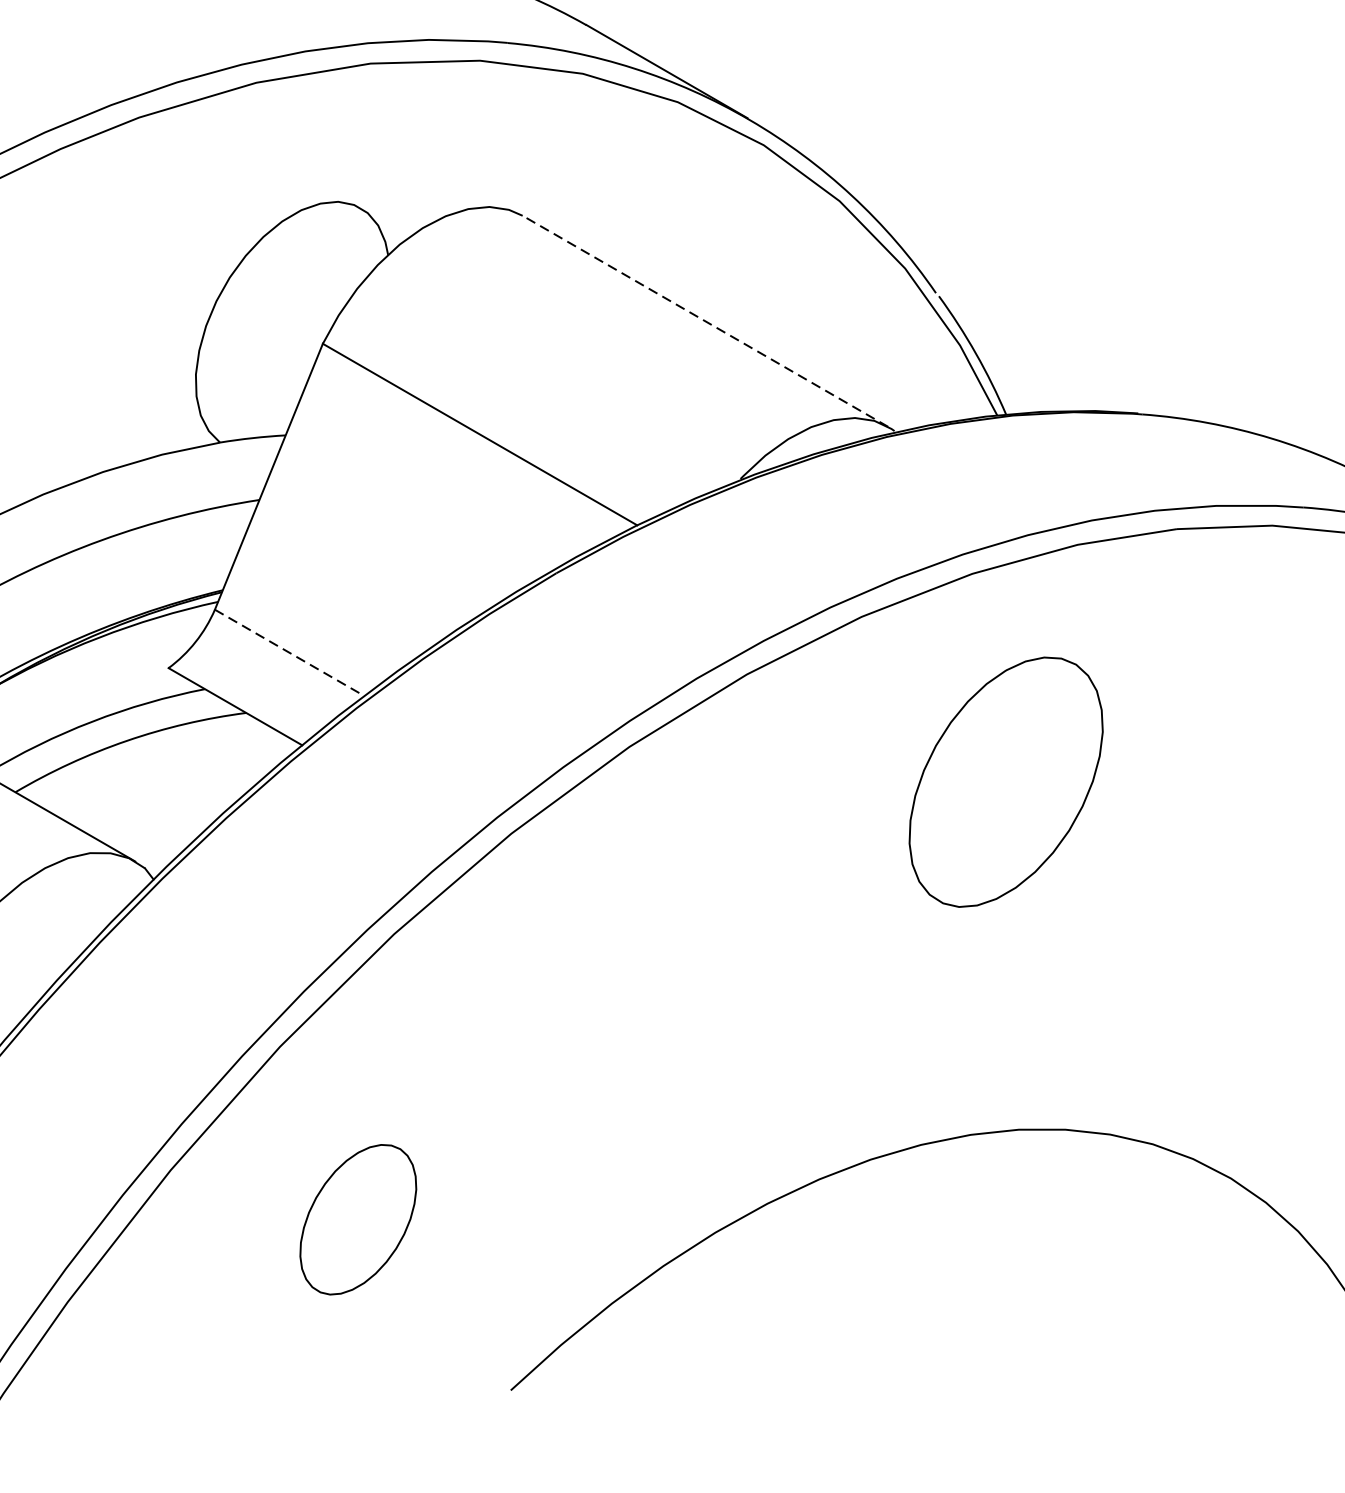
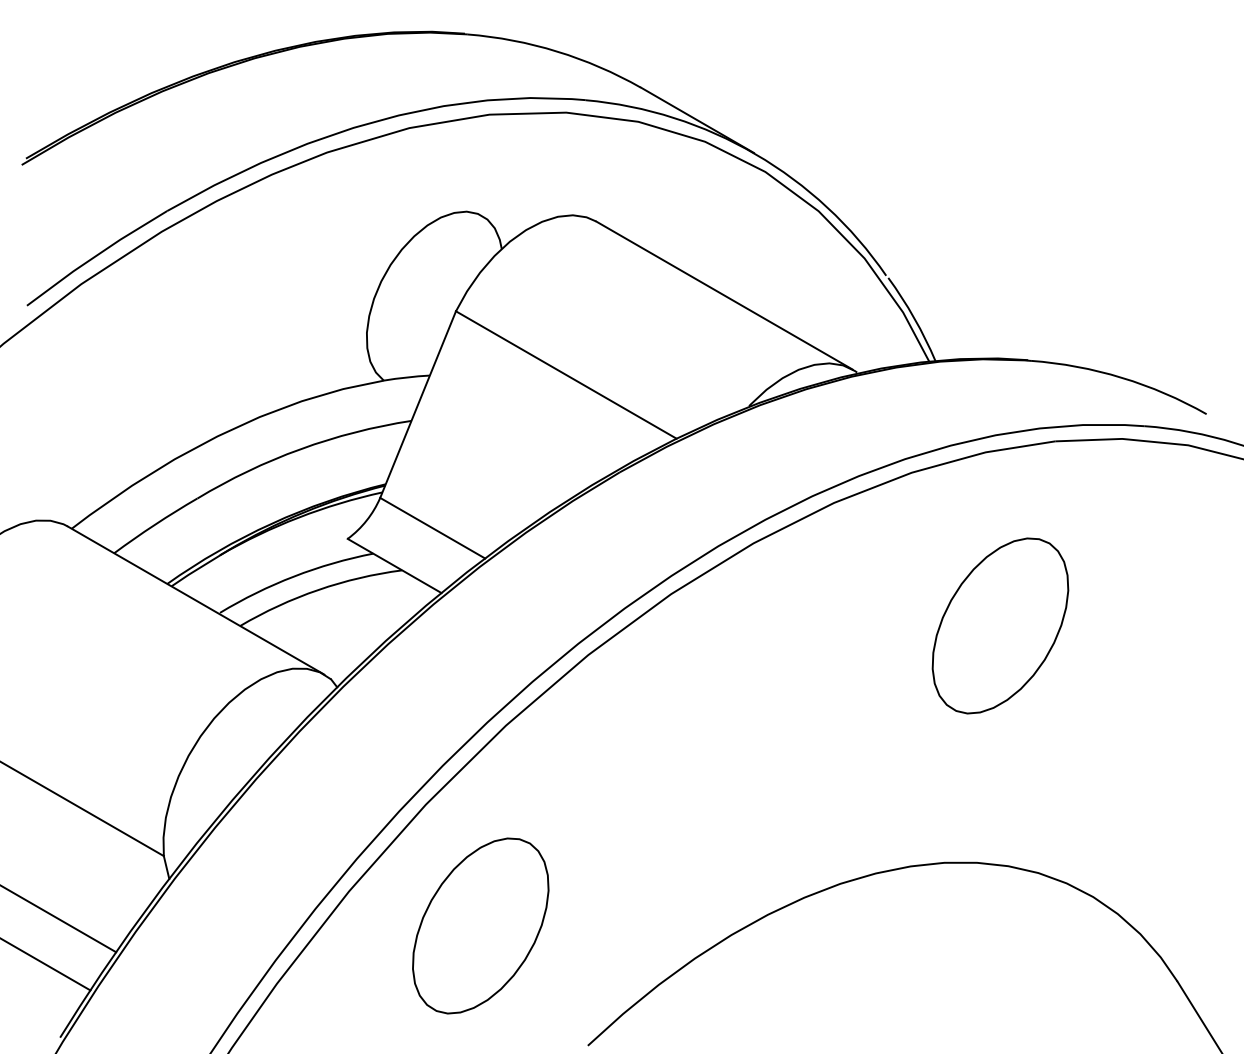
line: (705, 321) -> (724, 295), dashed -> solid
line: (289, 653) -> (432, 528), dashed -> solid
part: (1006, 781) -> (1000, 625), moved
part: (357, 1219) -> (480, 925), size x1.67

